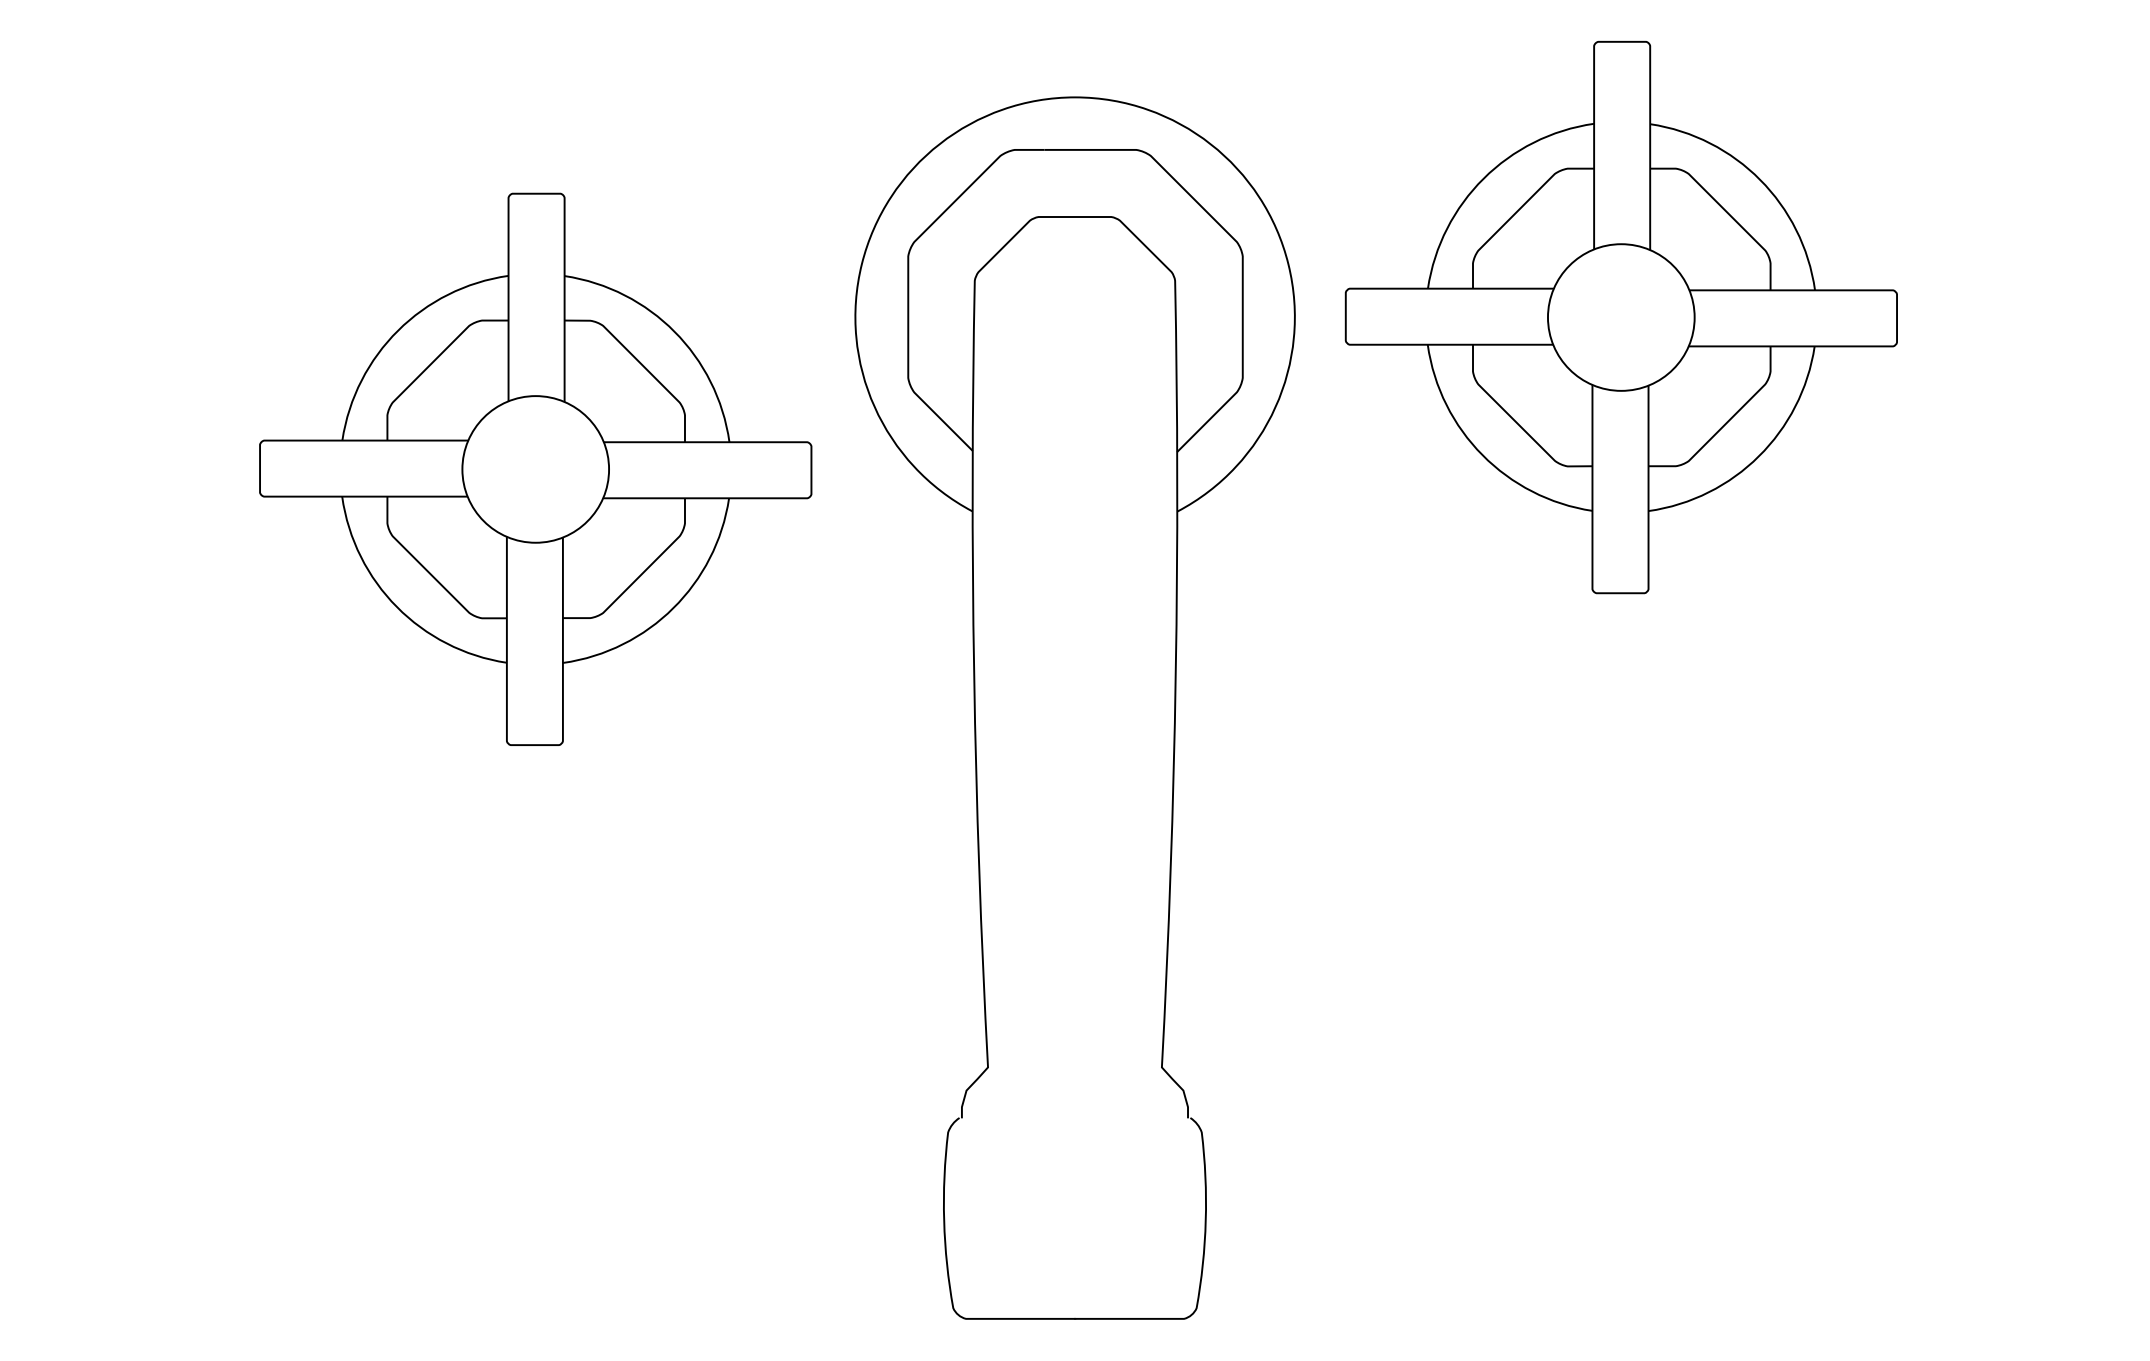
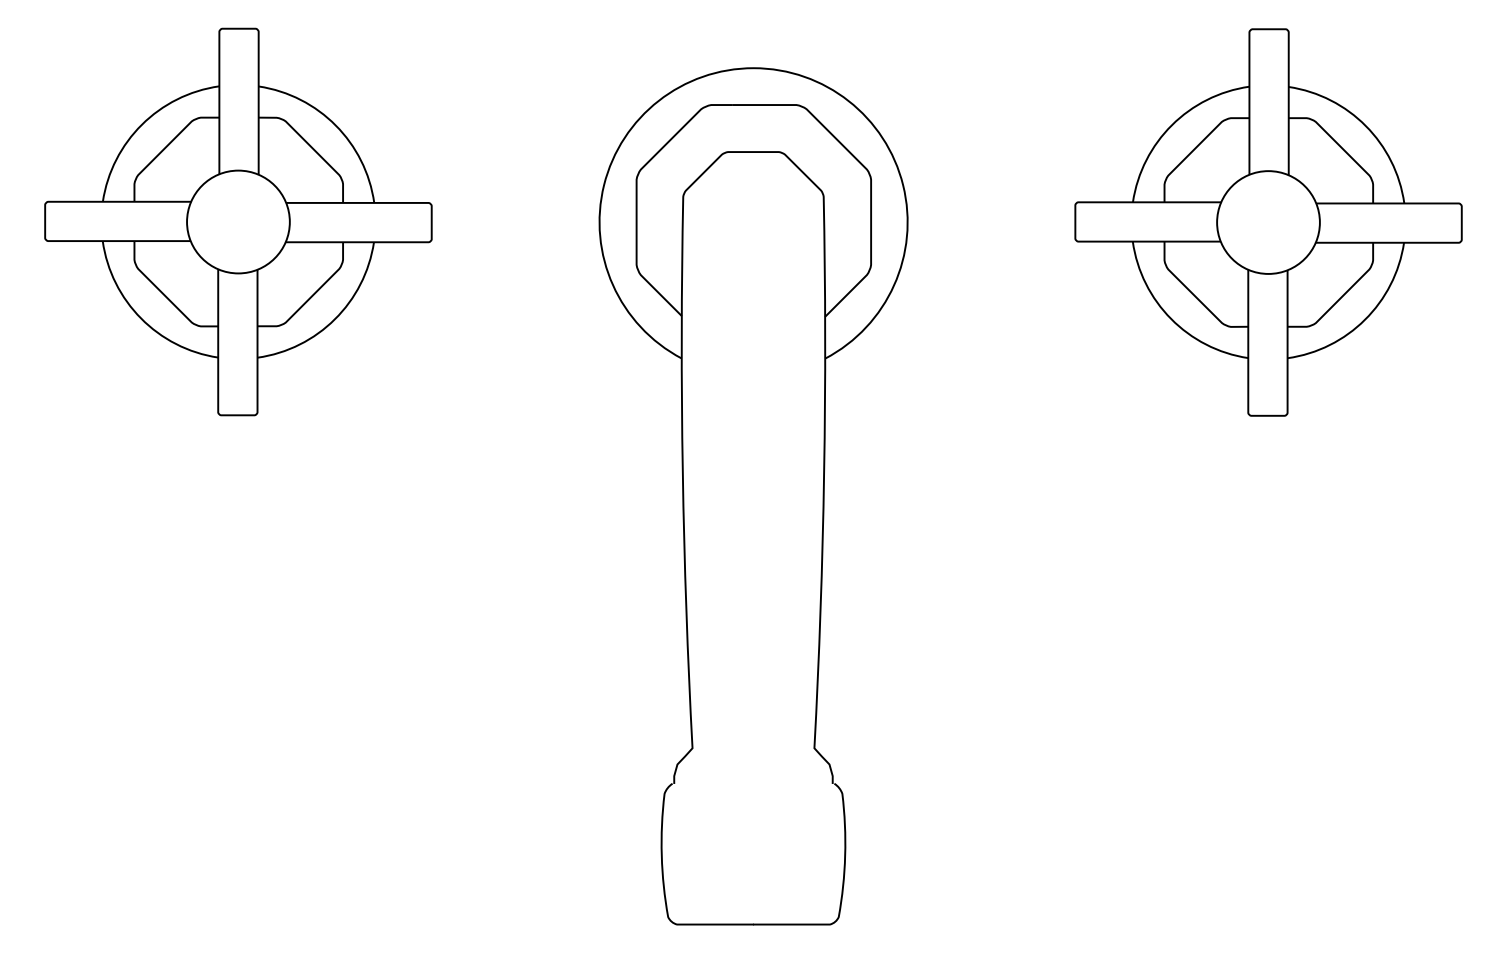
part: (1621, 317) -> (1268, 222), moved
part: (535, 468) -> (238, 221), moved

